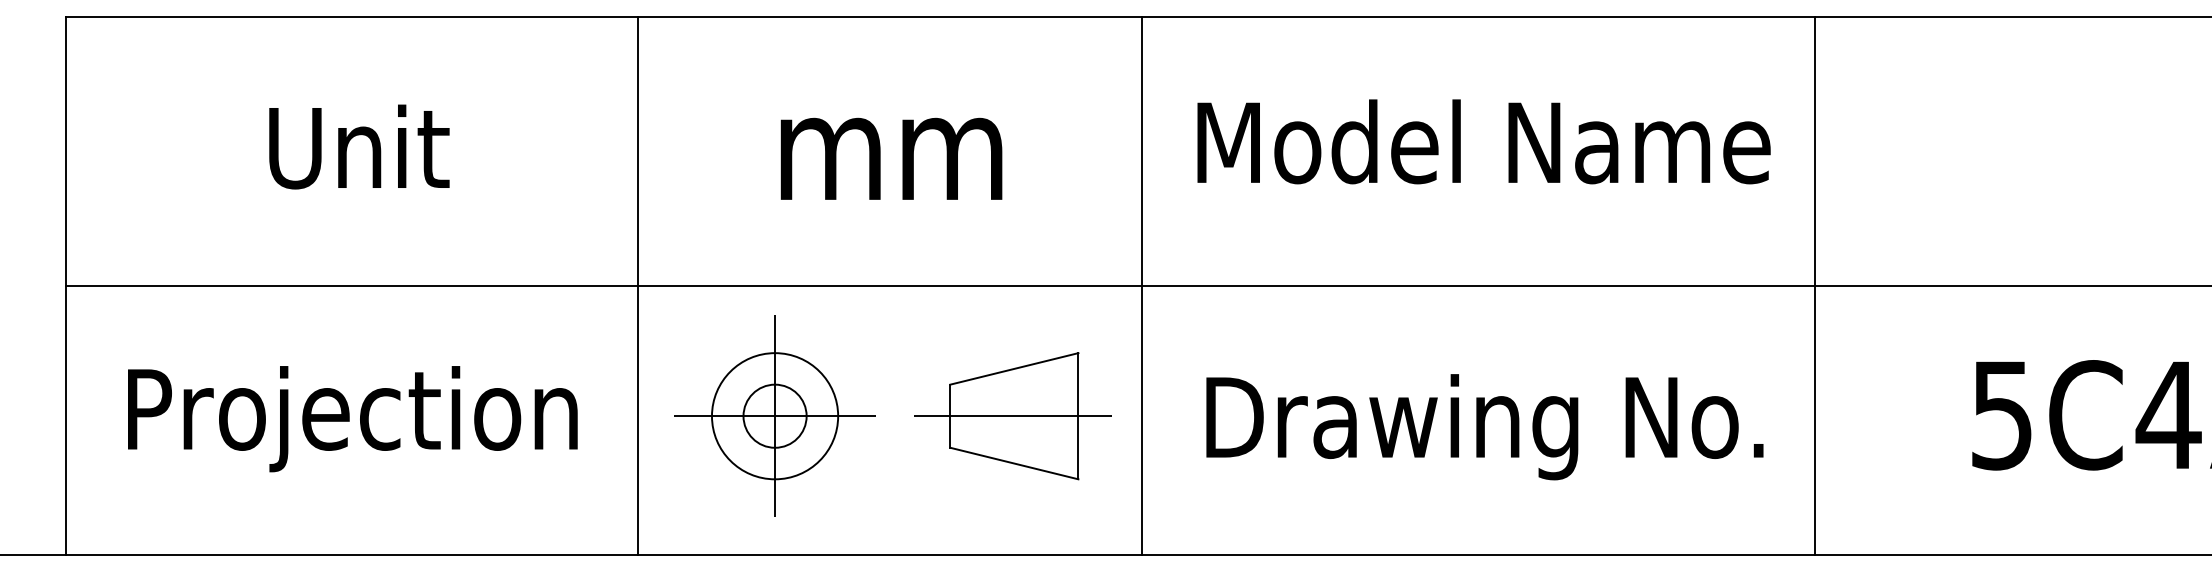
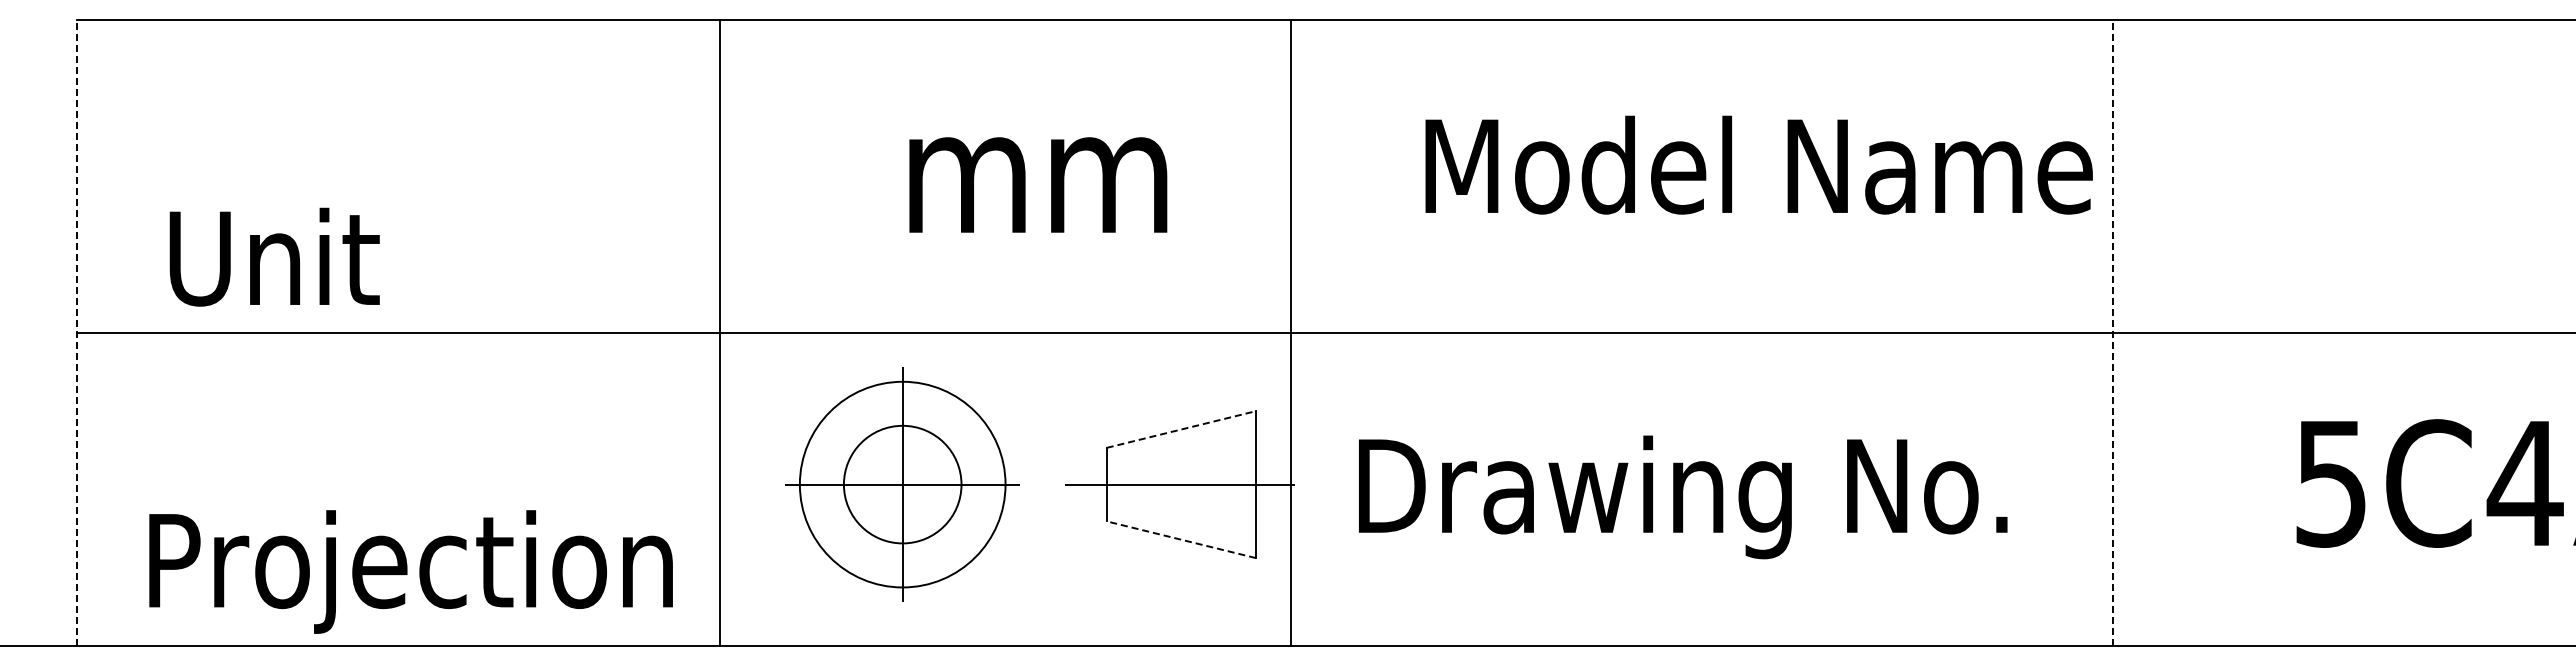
text: (1483, 141) -> (1758, 164), moved
text: (359, 146) -> (274, 256), moved
line: (66, 285) -> (77, 332), solid -> dashed
line: (637, 285) -> (719, 332), moved
line: (1141, 285) -> (1290, 332), moved
line: (1814, 285) -> (2112, 332), solid -> dashed
line: (1014, 368) -> (1181, 429), solid -> dashed
circle: (774, 416) -> (902, 484), size x1.4
circle: (774, 416) -> (902, 484), size x1.6
text: (352, 418) -> (410, 571), moved
text: (1485, 427) -> (1683, 497), moved
line: (1014, 463) -> (1181, 539), solid -> dashed

